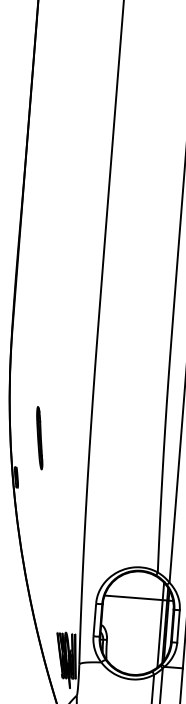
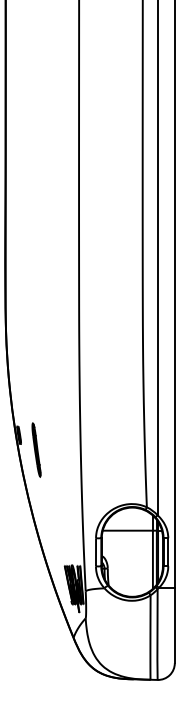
part: (39, 437) -> (36, 449), moved

